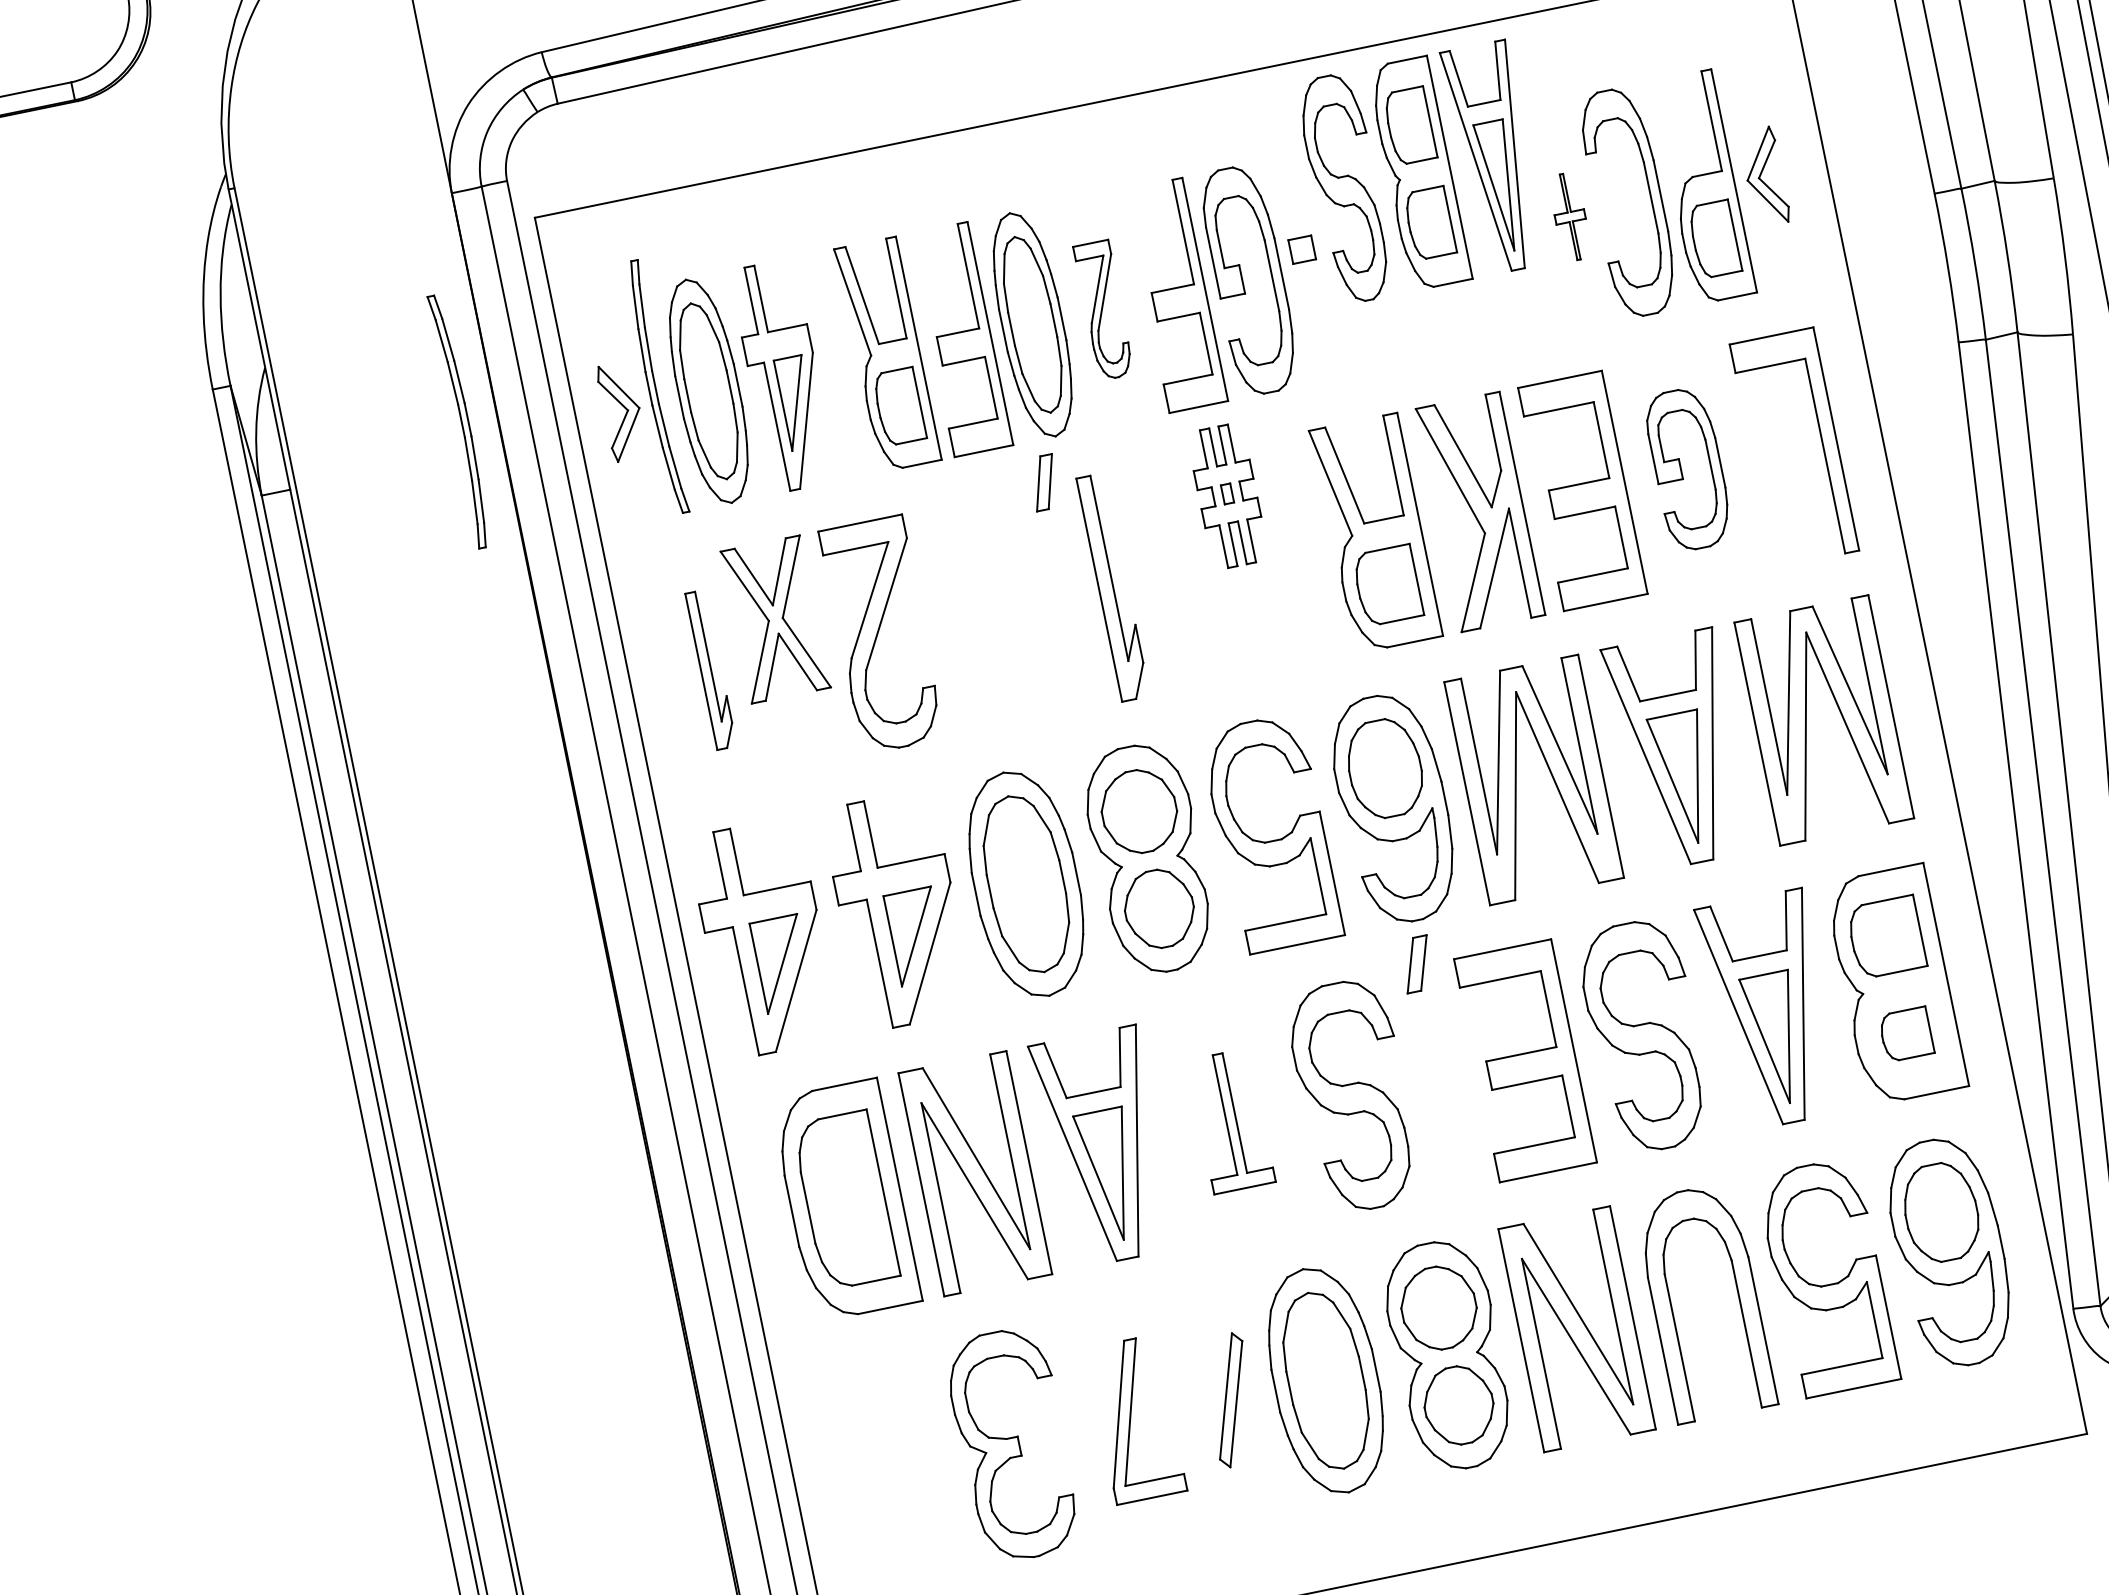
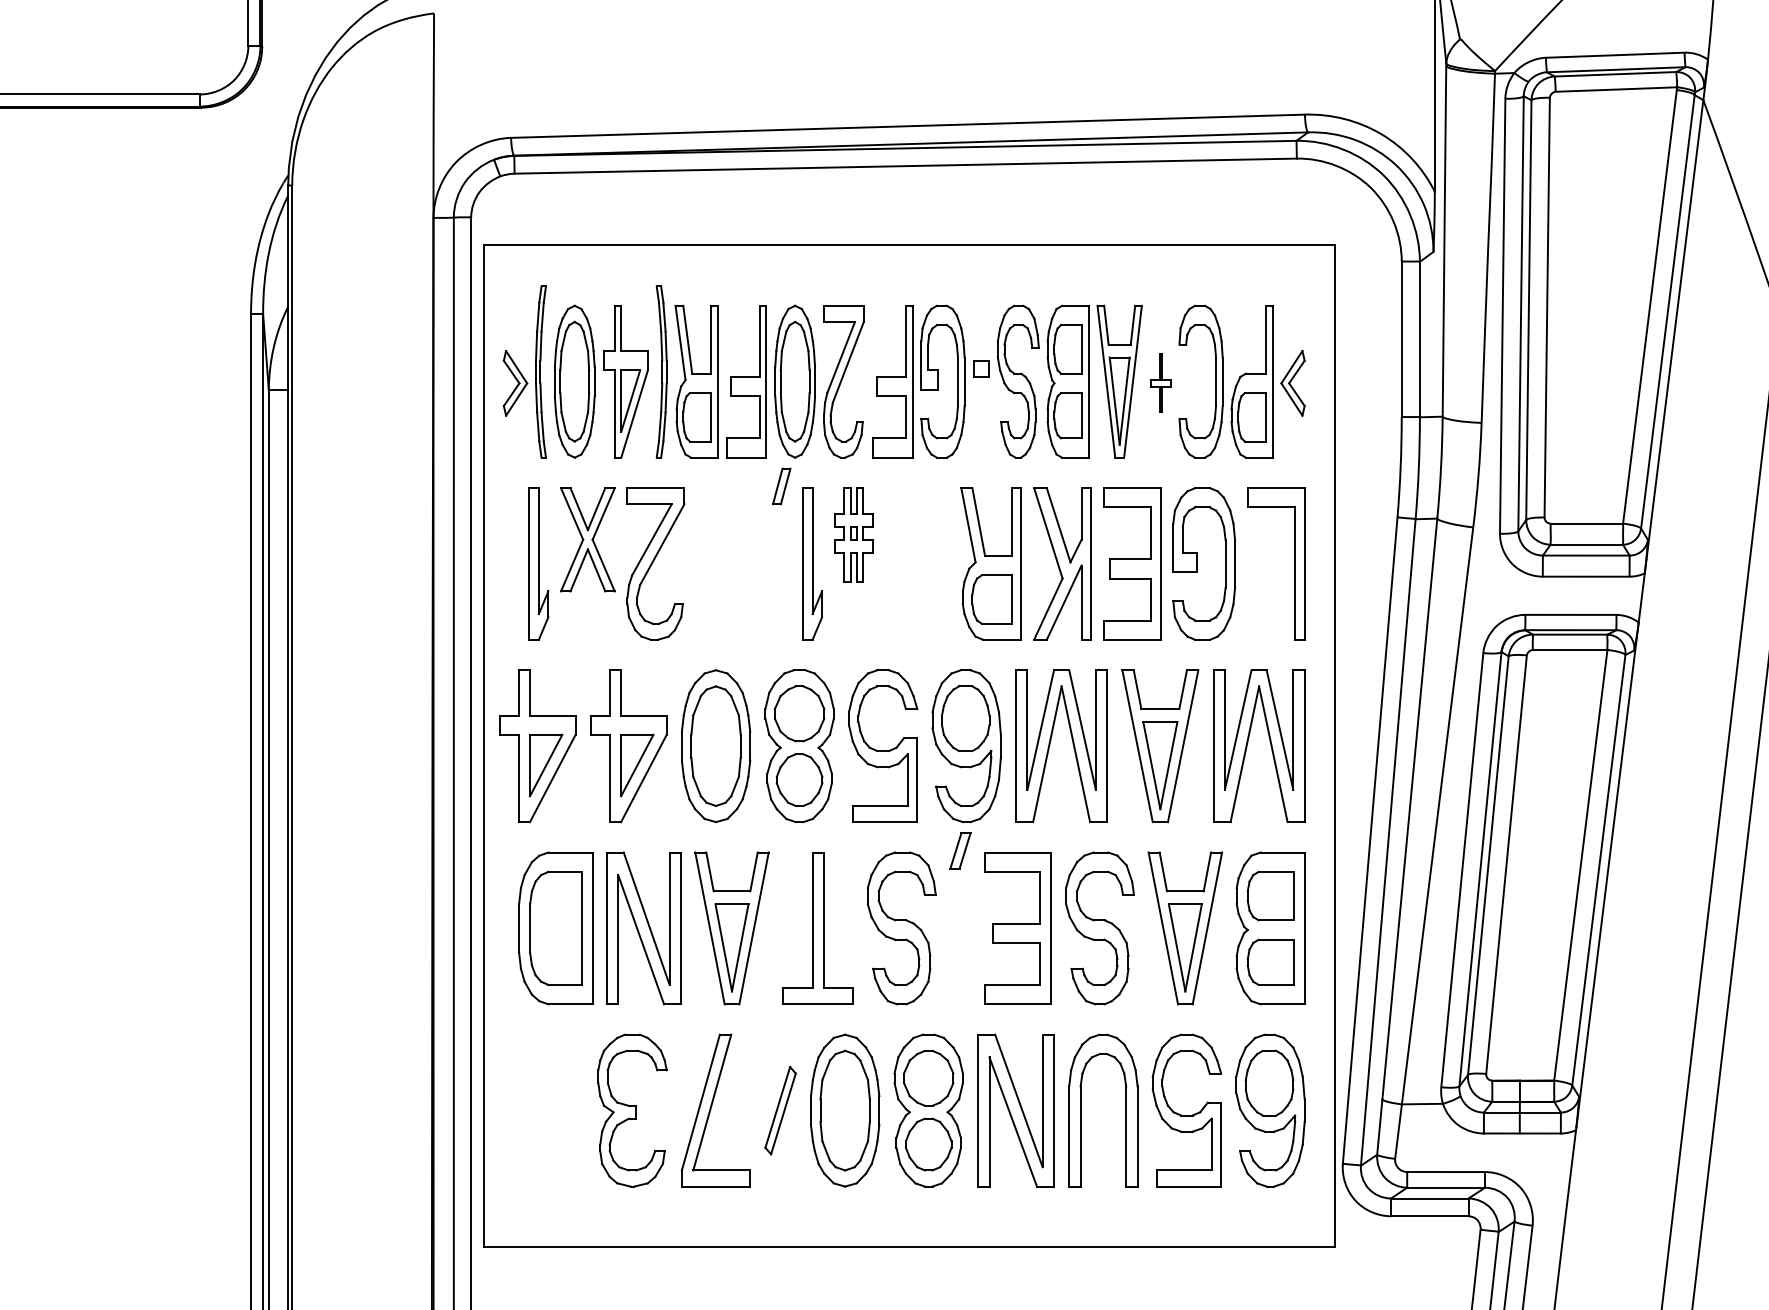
part: (1421, 172) -> (1069, 381), moved
part: (1103, 309) -> (843, 381), size x1.67
part: (460, 420) -> (661, 371), moved
part: (1687, 468) -> (1203, 563), size x1.43
part: (1227, 495) -> (853, 534), moved
part: (710, 669) -> (538, 563), size x1.43
part: (1905, 1033) -> (1270, 961), size x1.43
part: (1230, 1121) -> (817, 928), size x1.67
part: (1135, 1419) -> (715, 1110), size x1.43

